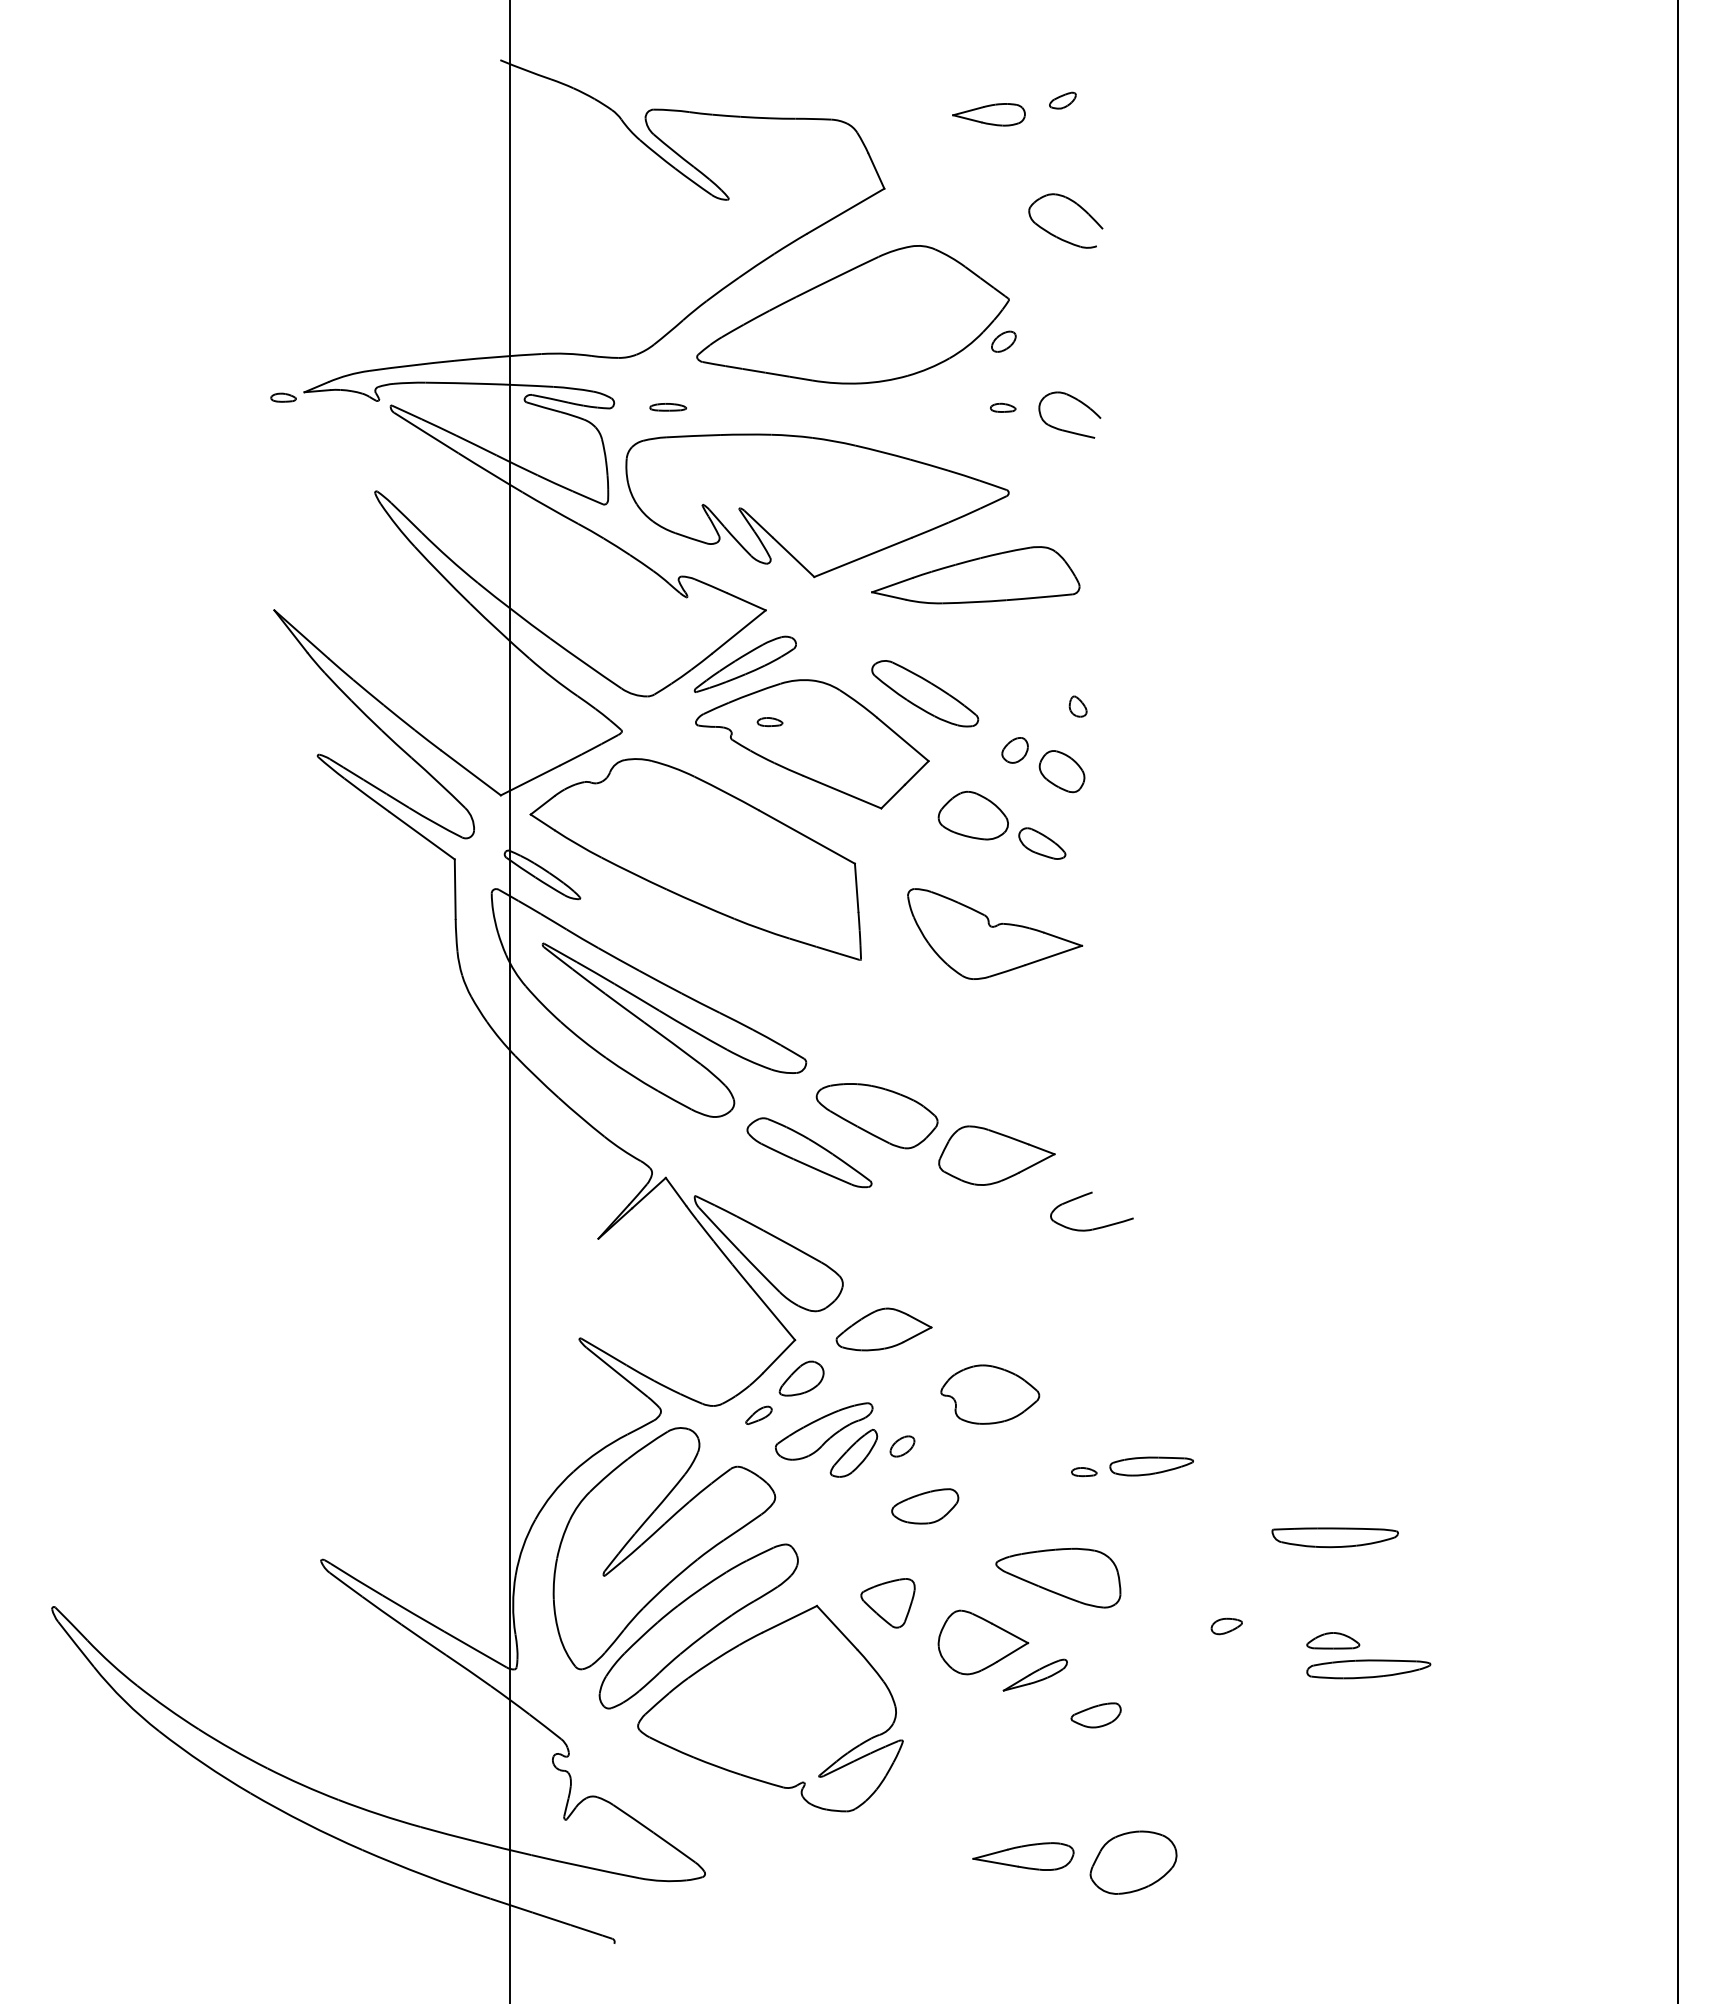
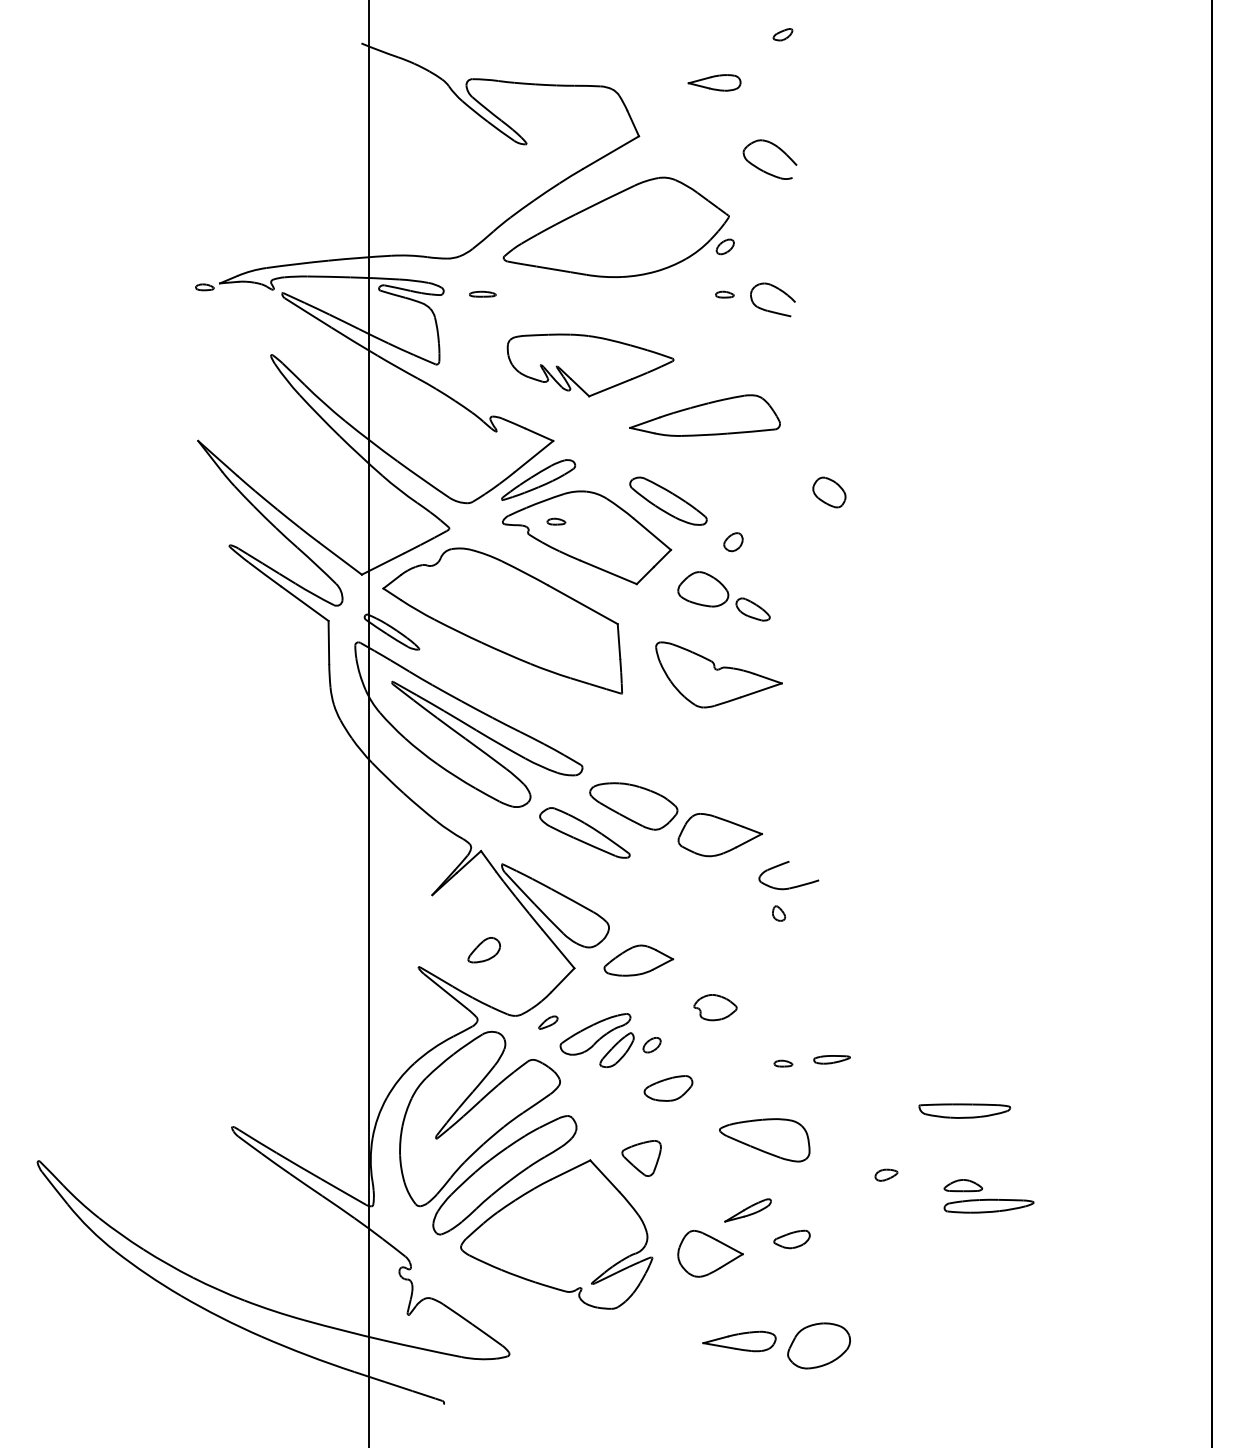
part: (1062, 100) -> (782, 34), moved
part: (817, 505) -> (590, 365), size x0.6
part: (1077, 706) -> (778, 913), moved
part: (1062, 771) -> (829, 492), moved
part: (800, 1379) -> (483, 950), moved
part: (990, 1394) -> (715, 1007), size x0.6
part: (1150, 1466) -> (831, 1059), size x0.6
part: (983, 1642) -> (710, 1253), moved

